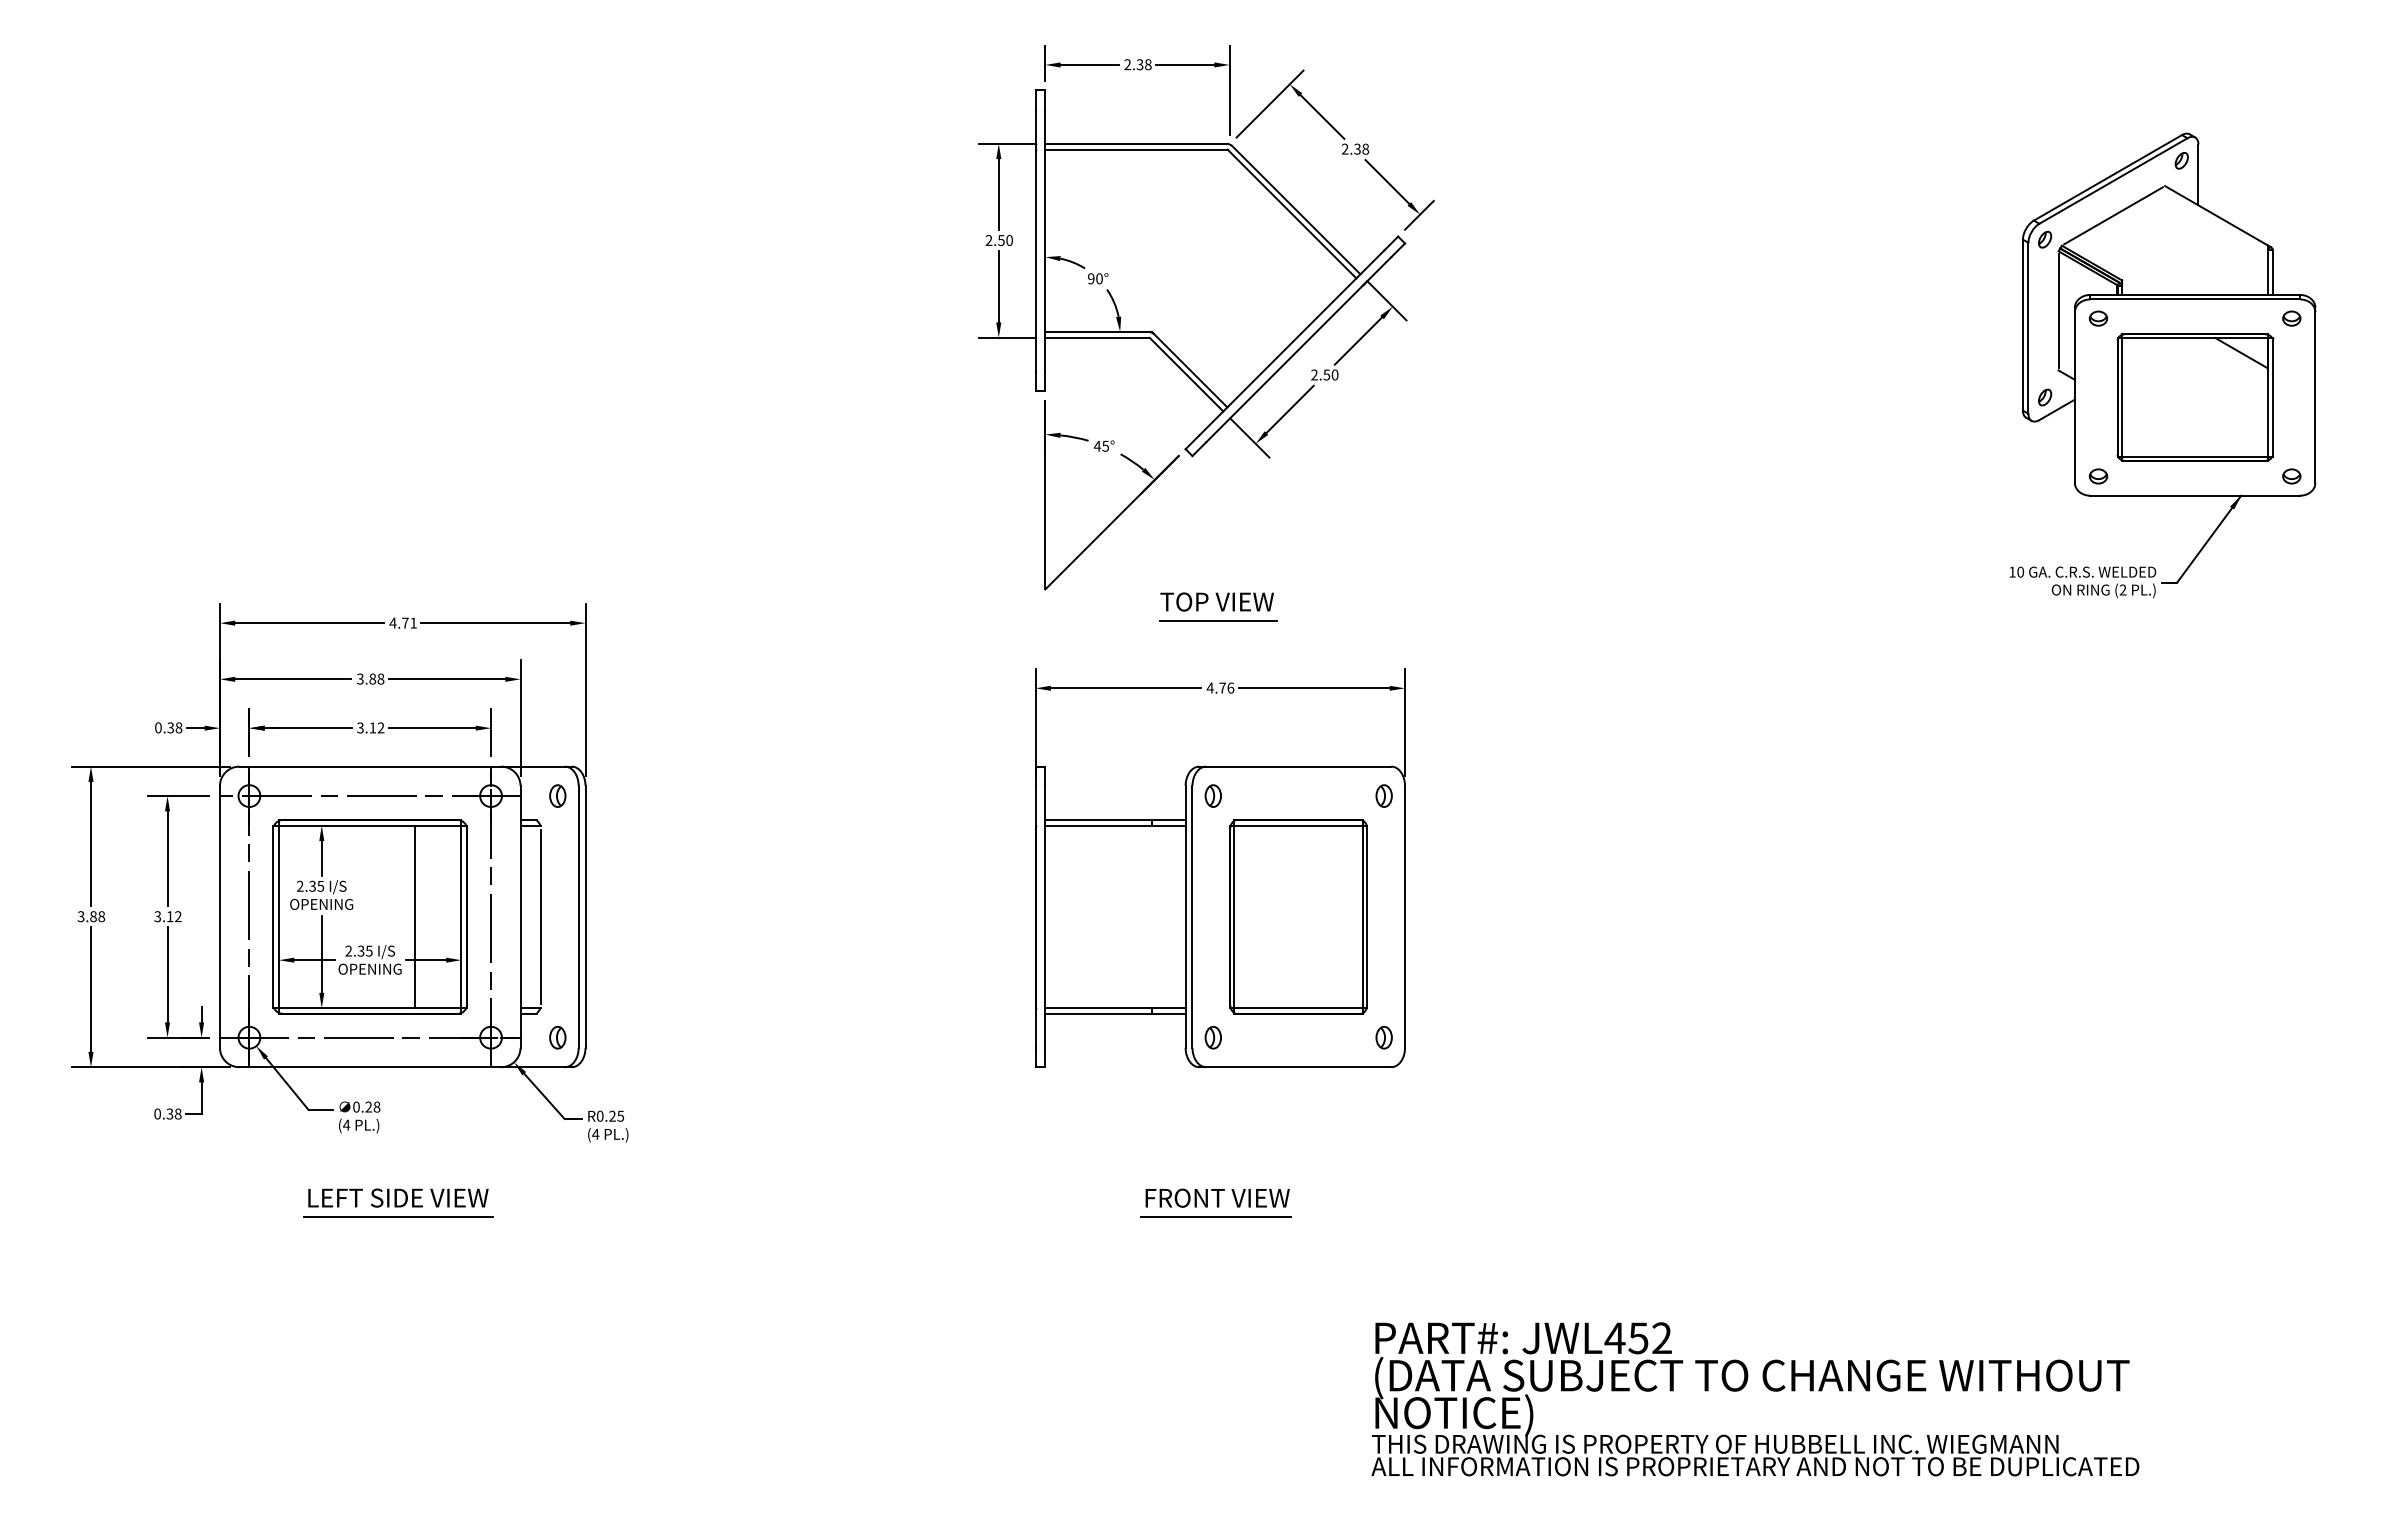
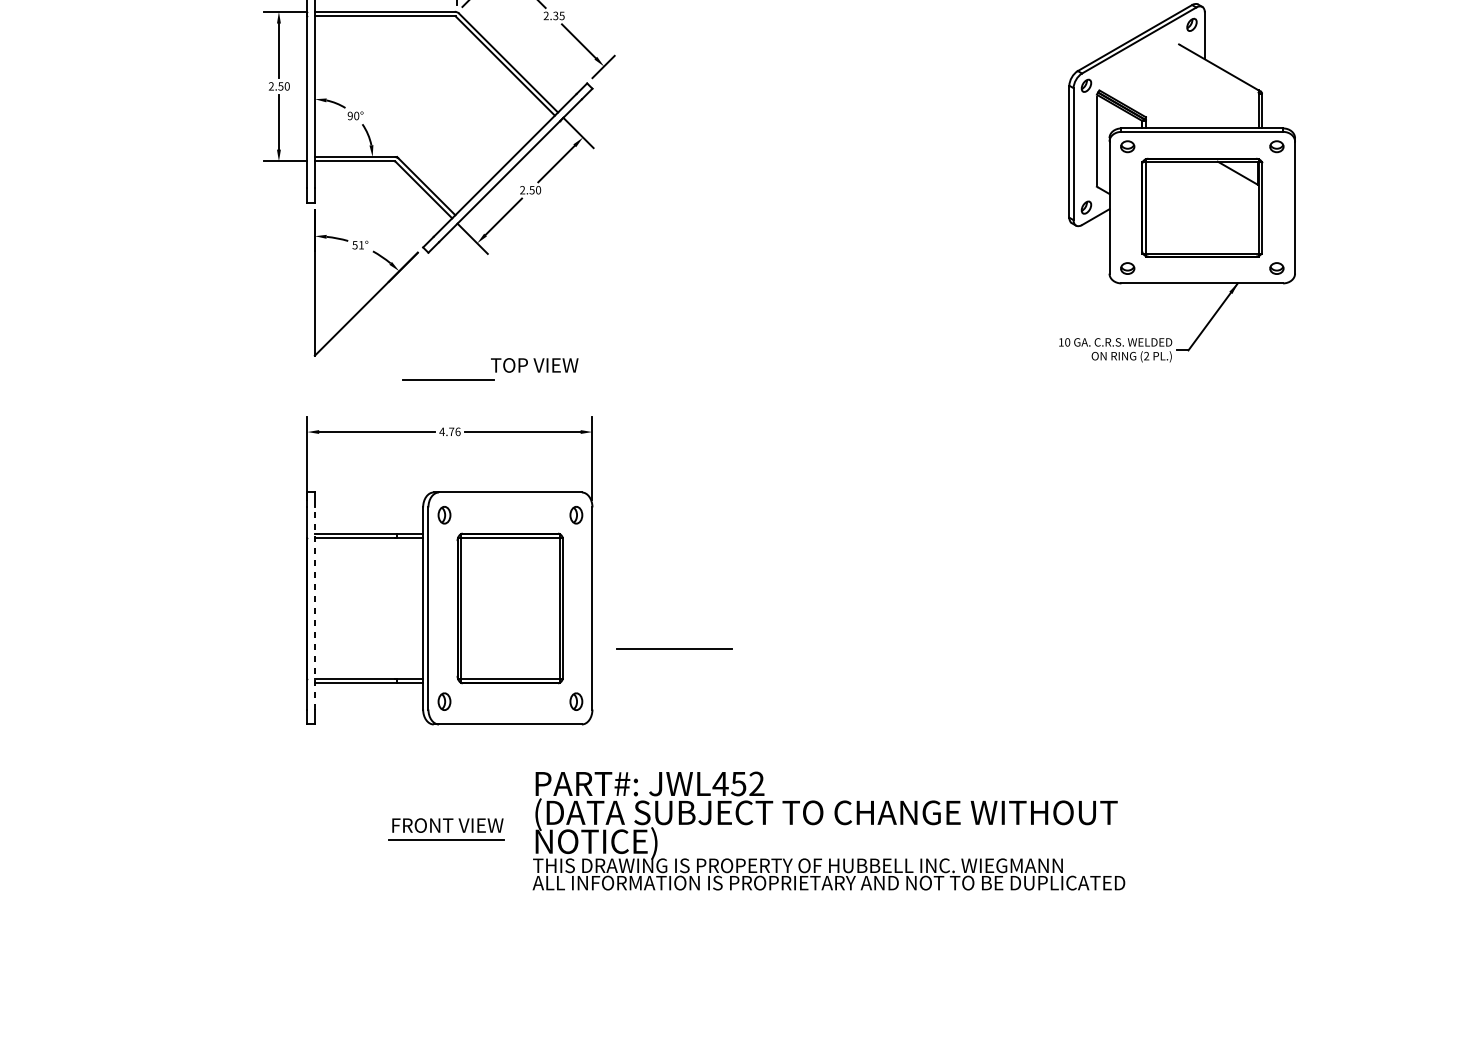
text: (1365, 148) -> (561, 15), 2.38 -> 2.35
line: (2113, 215) -> (1139, 67), removed
text: (1100, 445) -> (357, 244), 45° -> 51°
text: (1216, 601) -> (534, 365), moved
line: (1045, 916) -> (314, 608), solid -> dashed
line: (1510, 968) -> (673, 648), added
text: (1755, 1399) -> (829, 831), moved

